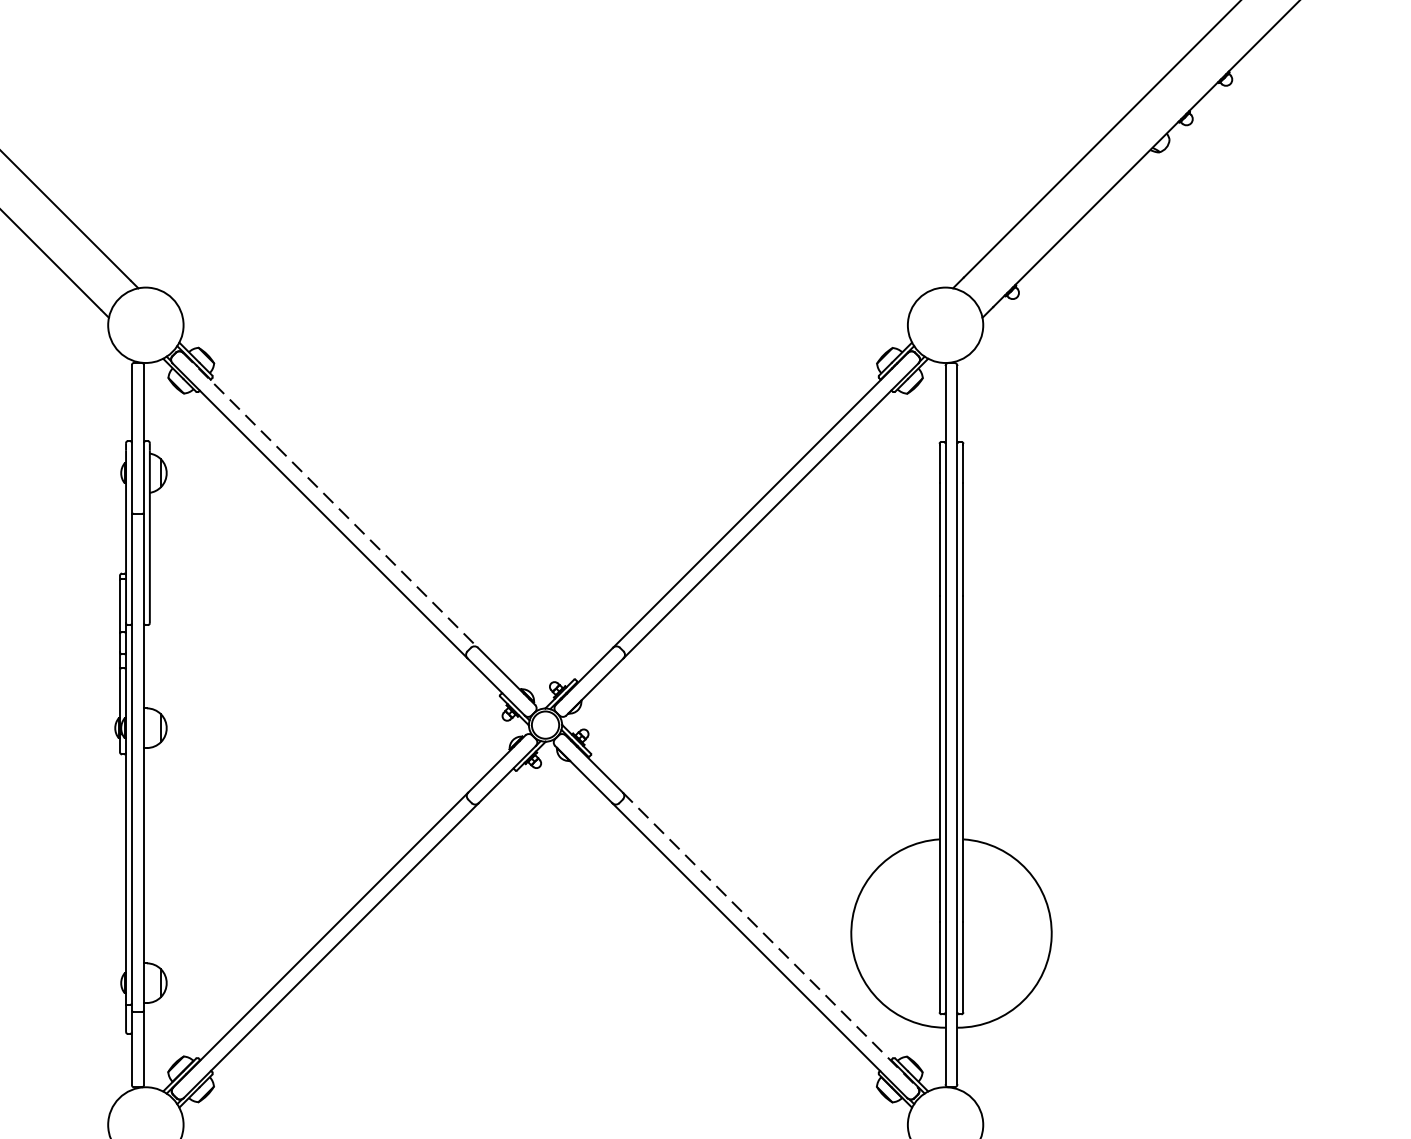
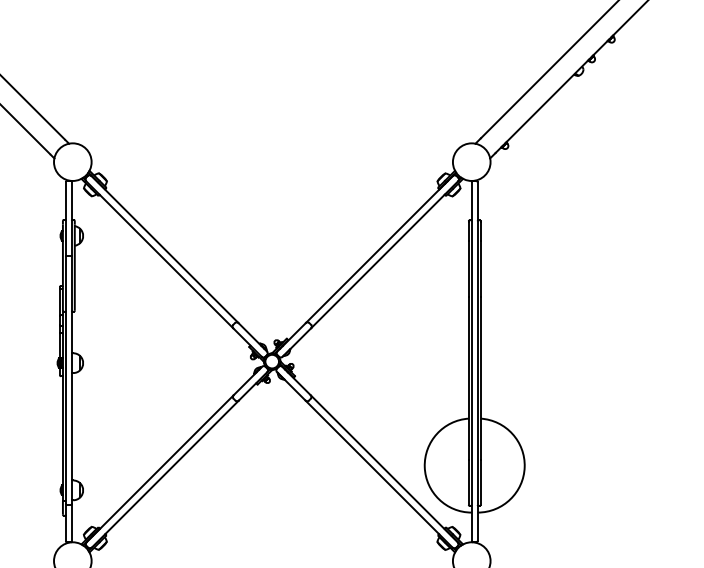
line: (331, 500) -> (165, 249), dashed -> solid
line: (770, 941) -> (384, 469), dashed -> solid

